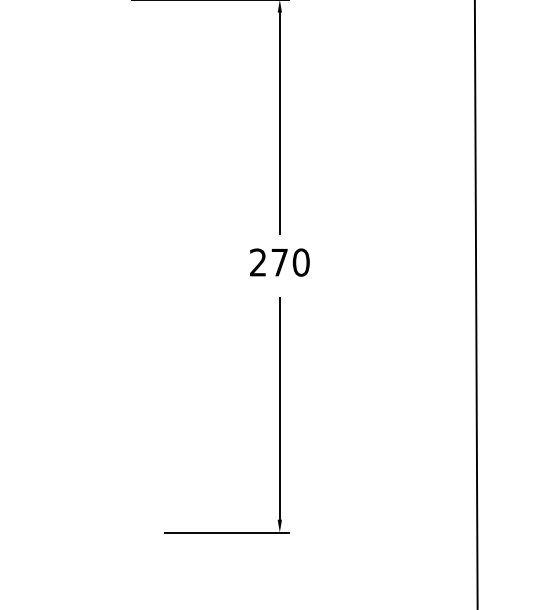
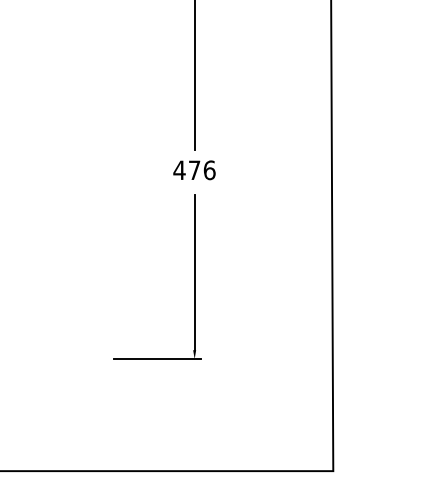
text: (279, 261) -> (194, 169), 270 -> 476

